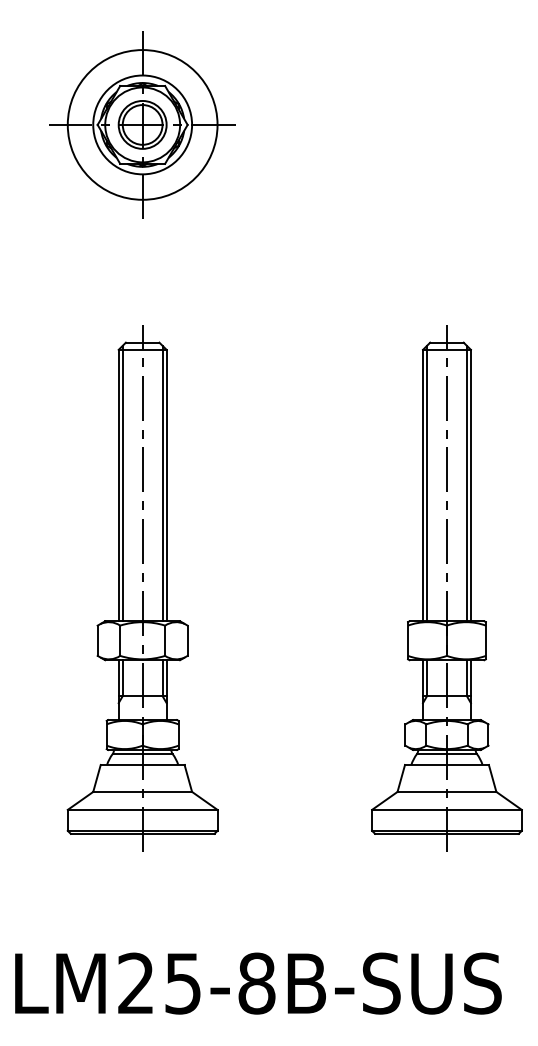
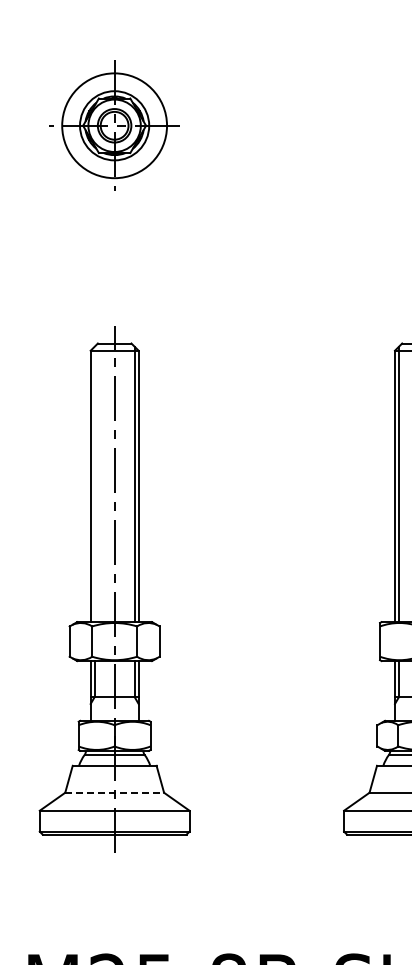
part: (142, 124) -> (114, 125), size x0.7
line: (122, 483) -> (94, 484), removed
line: (143, 791) -> (115, 792), solid -> dashed

